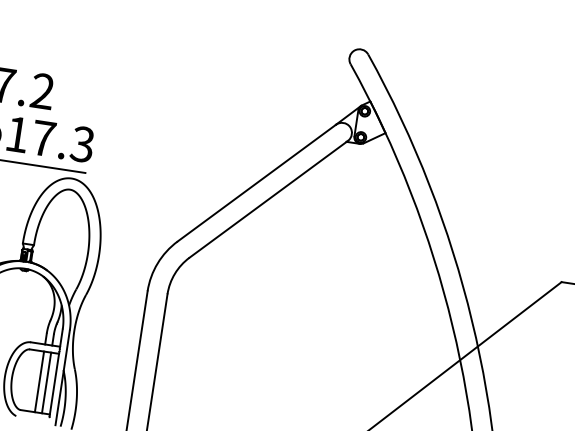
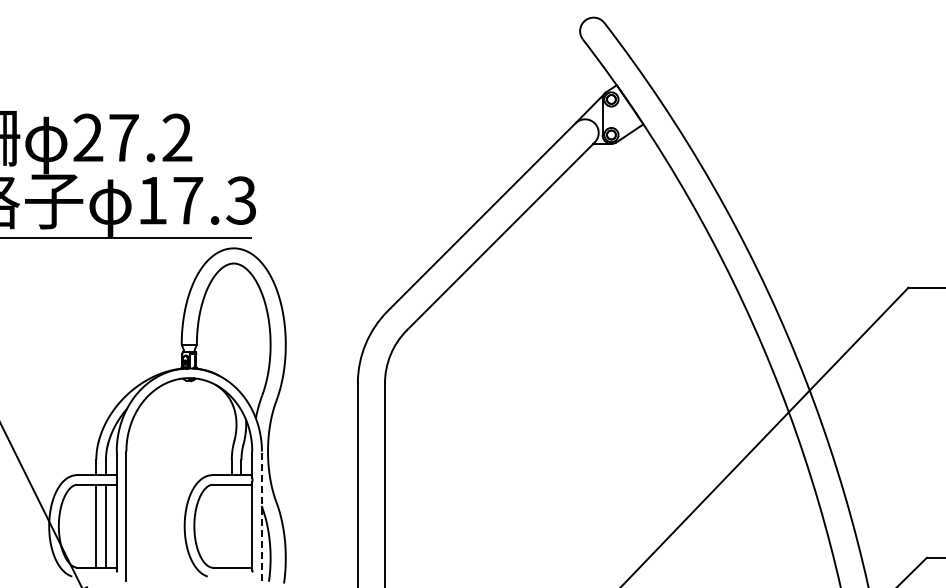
line: (62, 378) -> (261, 516), solid -> dashed
line: (39, 381) -> (231, 525), removed
line: (46, 382) -> (241, 525), removed

